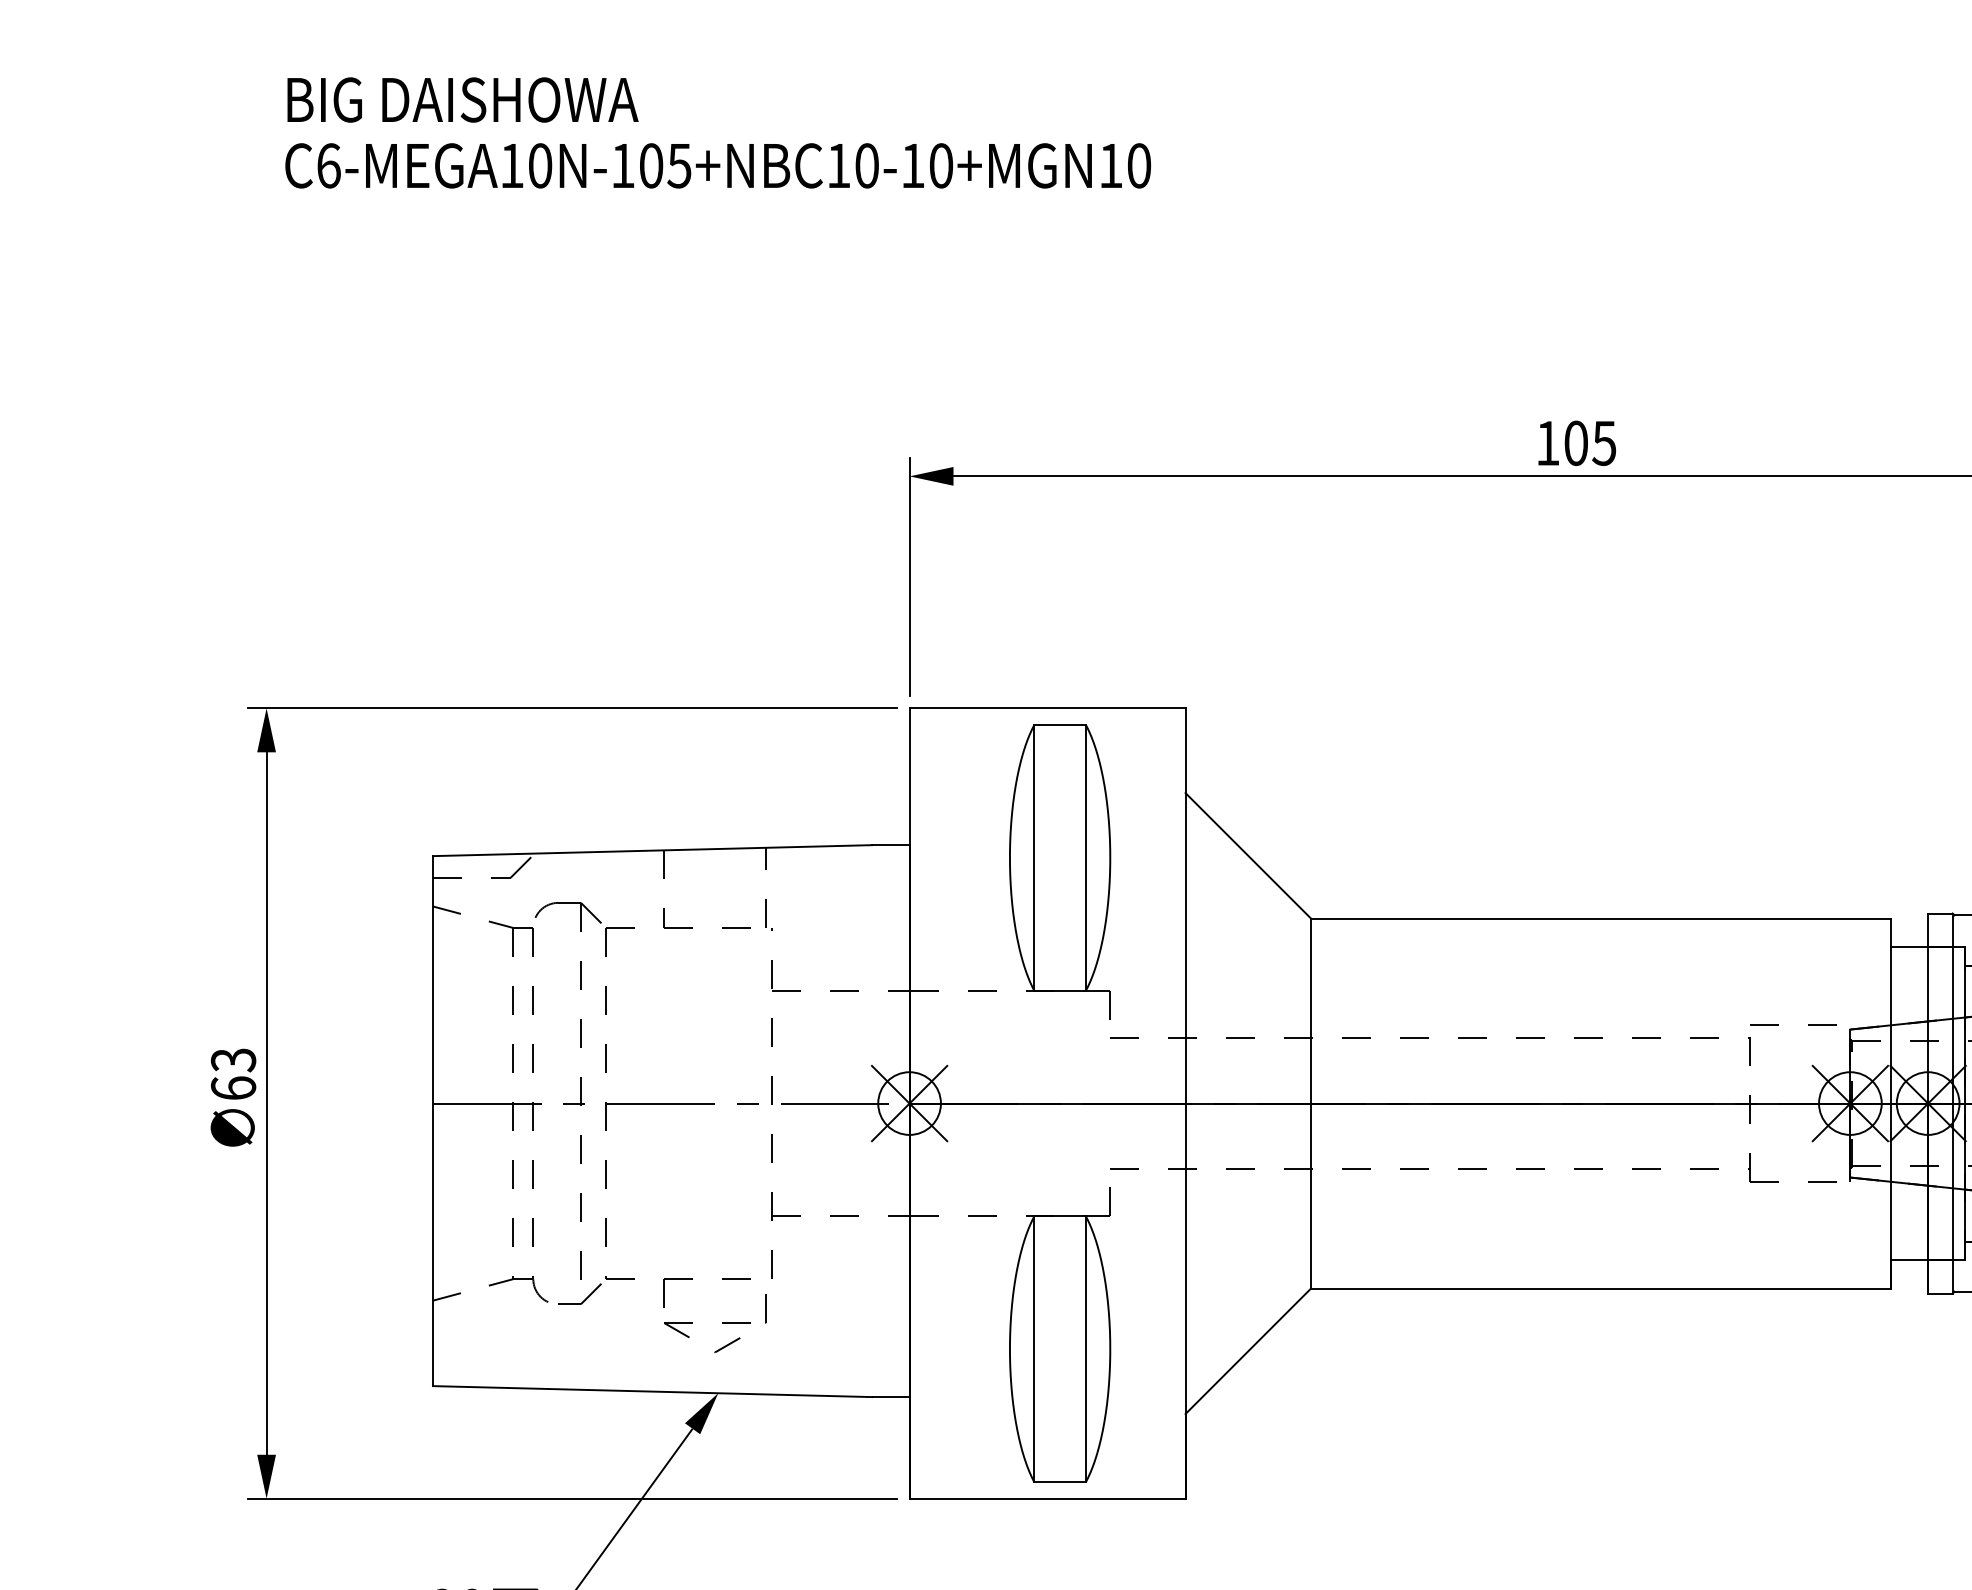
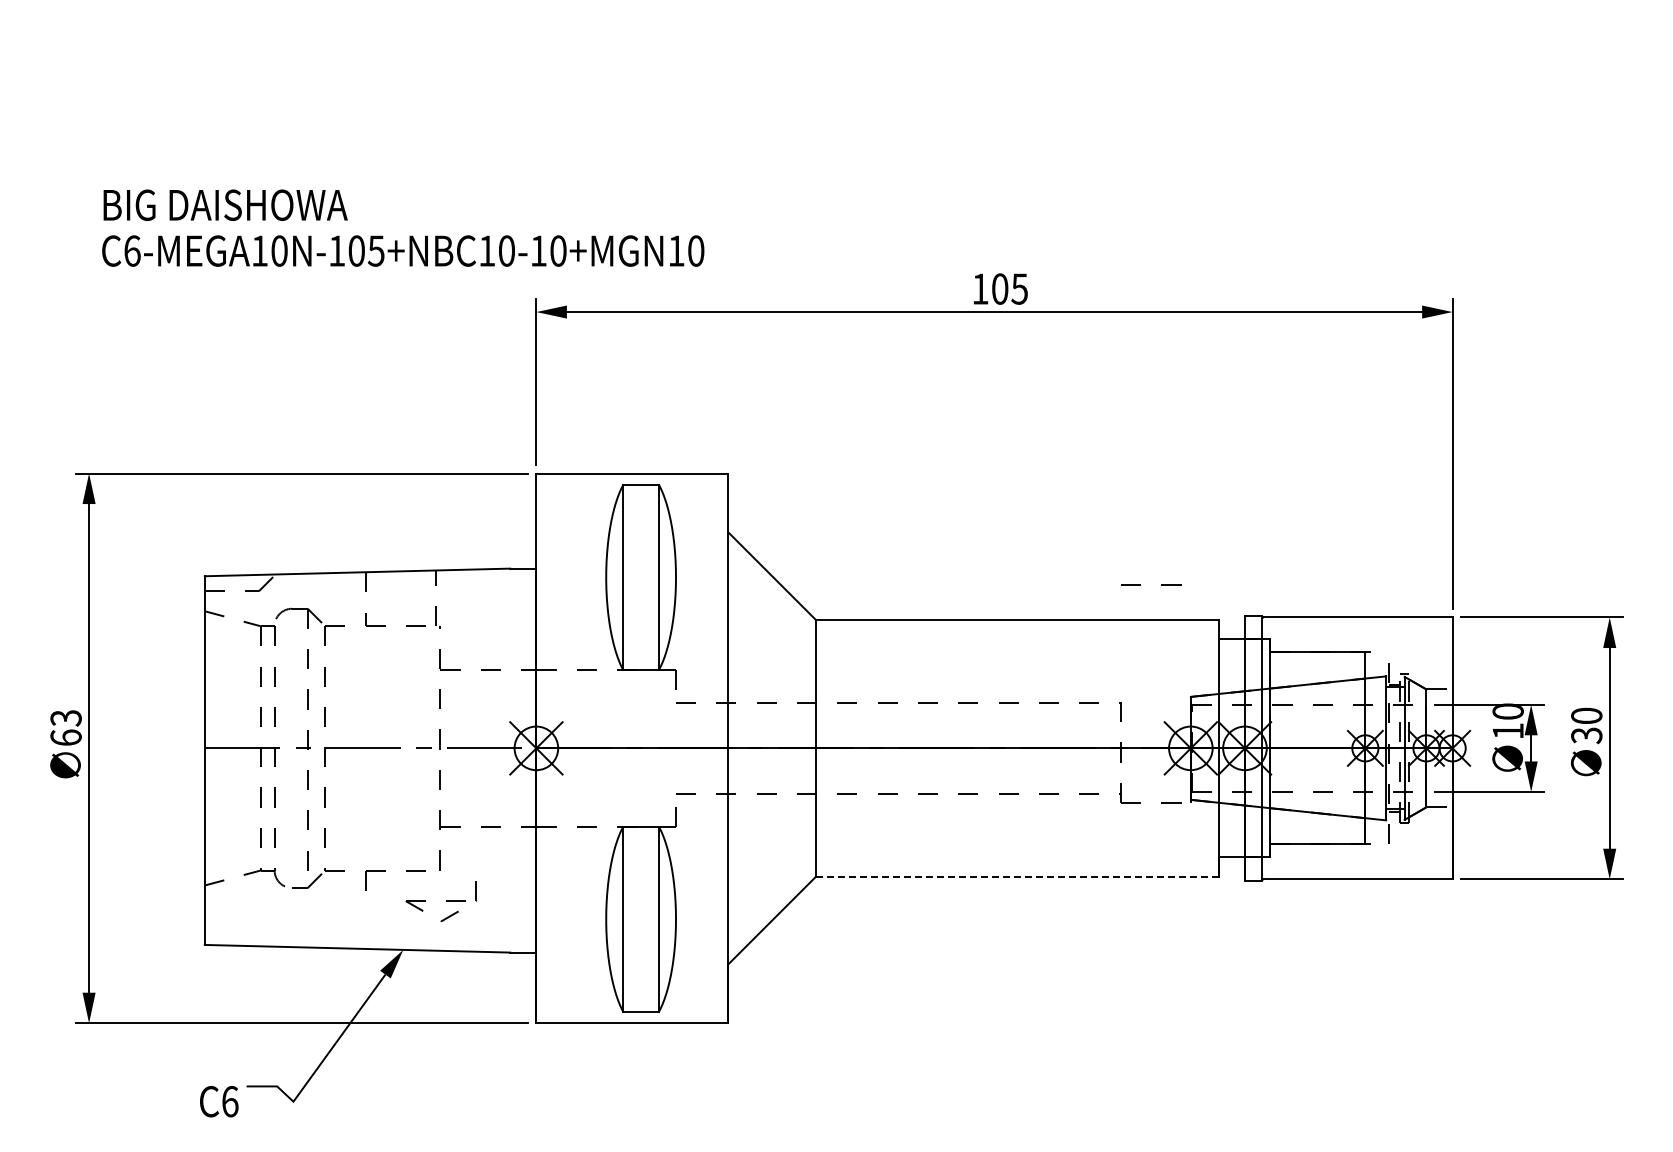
text: (718, 131) -> (403, 227), moved
line: (1808, 1024) -> (1161, 584), moved
line: (1601, 1289) -> (1017, 877), solid -> dashed
part: (714, 1323) -> (440, 901), moved

